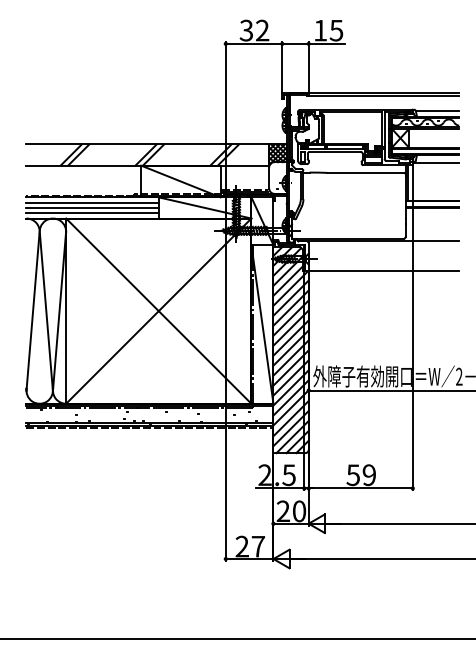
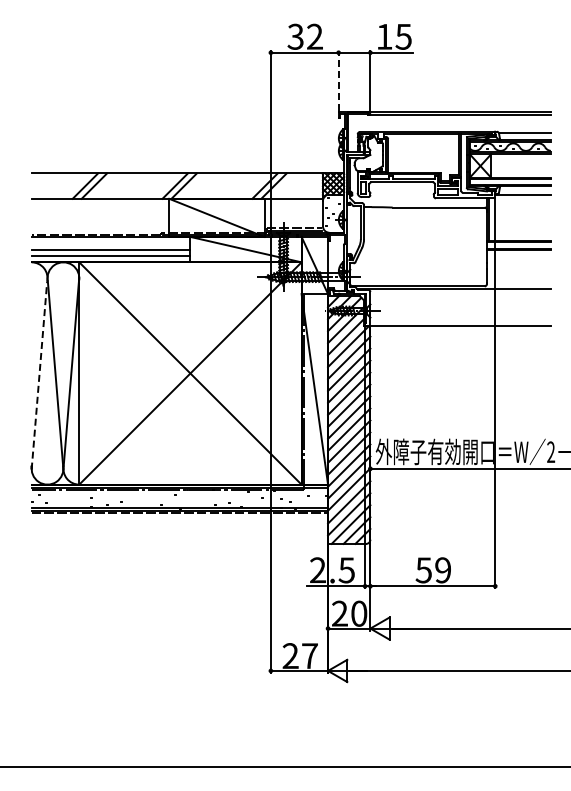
line: (282, 67) -> (338, 80), solid -> dashed
line: (92, 202) -> (110, 243), removed
line: (33, 312) -> (39, 375), solid -> dashed

